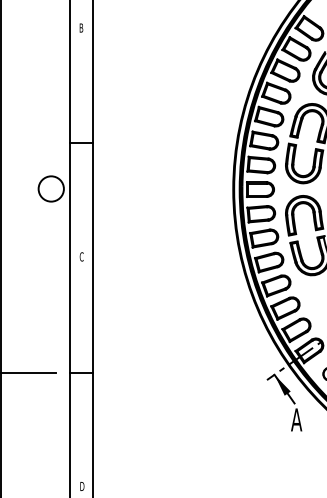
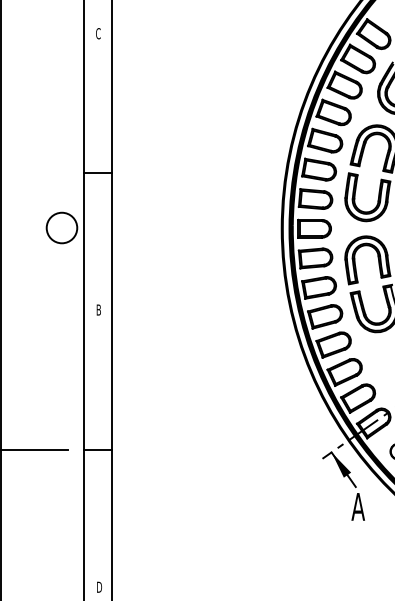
text: (81, 27) -> (98, 33), B -> C
text: (81, 256) -> (98, 309), C -> B

